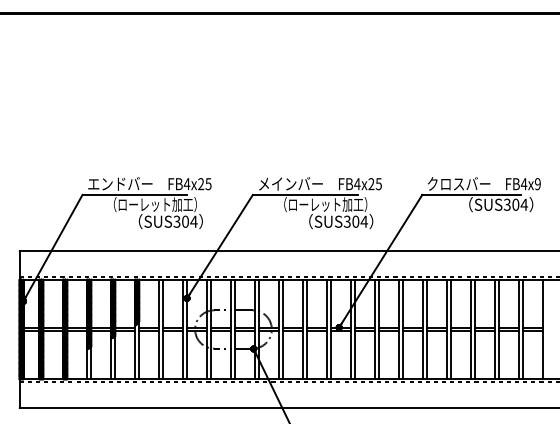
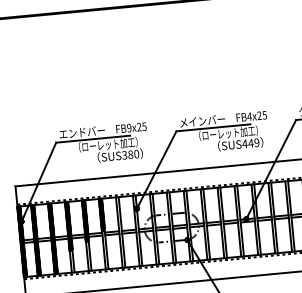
text: (186, 184) -> (128, 128), FB4x25 -> FB9x25
text: (189, 221) -> (133, 154), SUS304 -> SUS380
text: (355, 221) -> (250, 143), SUS304 -> SUS449

